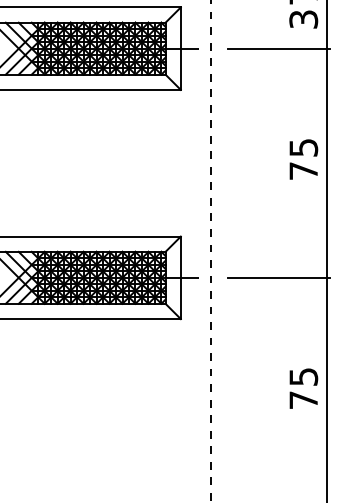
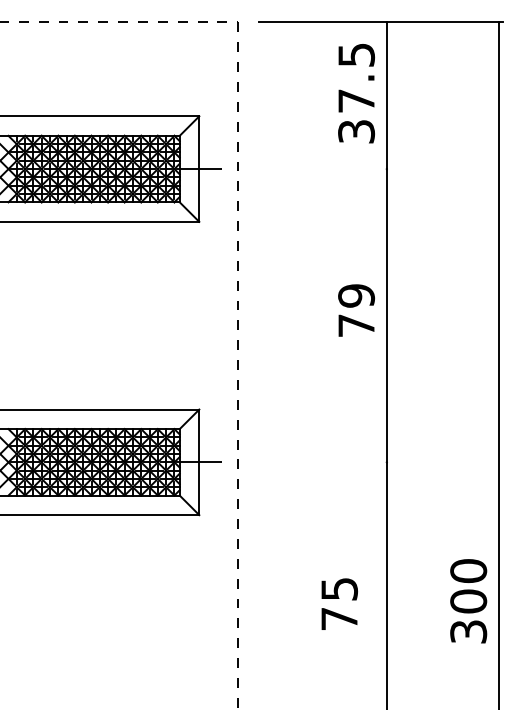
line: (278, 49) -> (324, 169), removed
text: (303, 147) -> (356, 295), 75 -> 79
line: (278, 277) -> (324, 462), removed
text: (303, 388) -> (339, 603), moved

